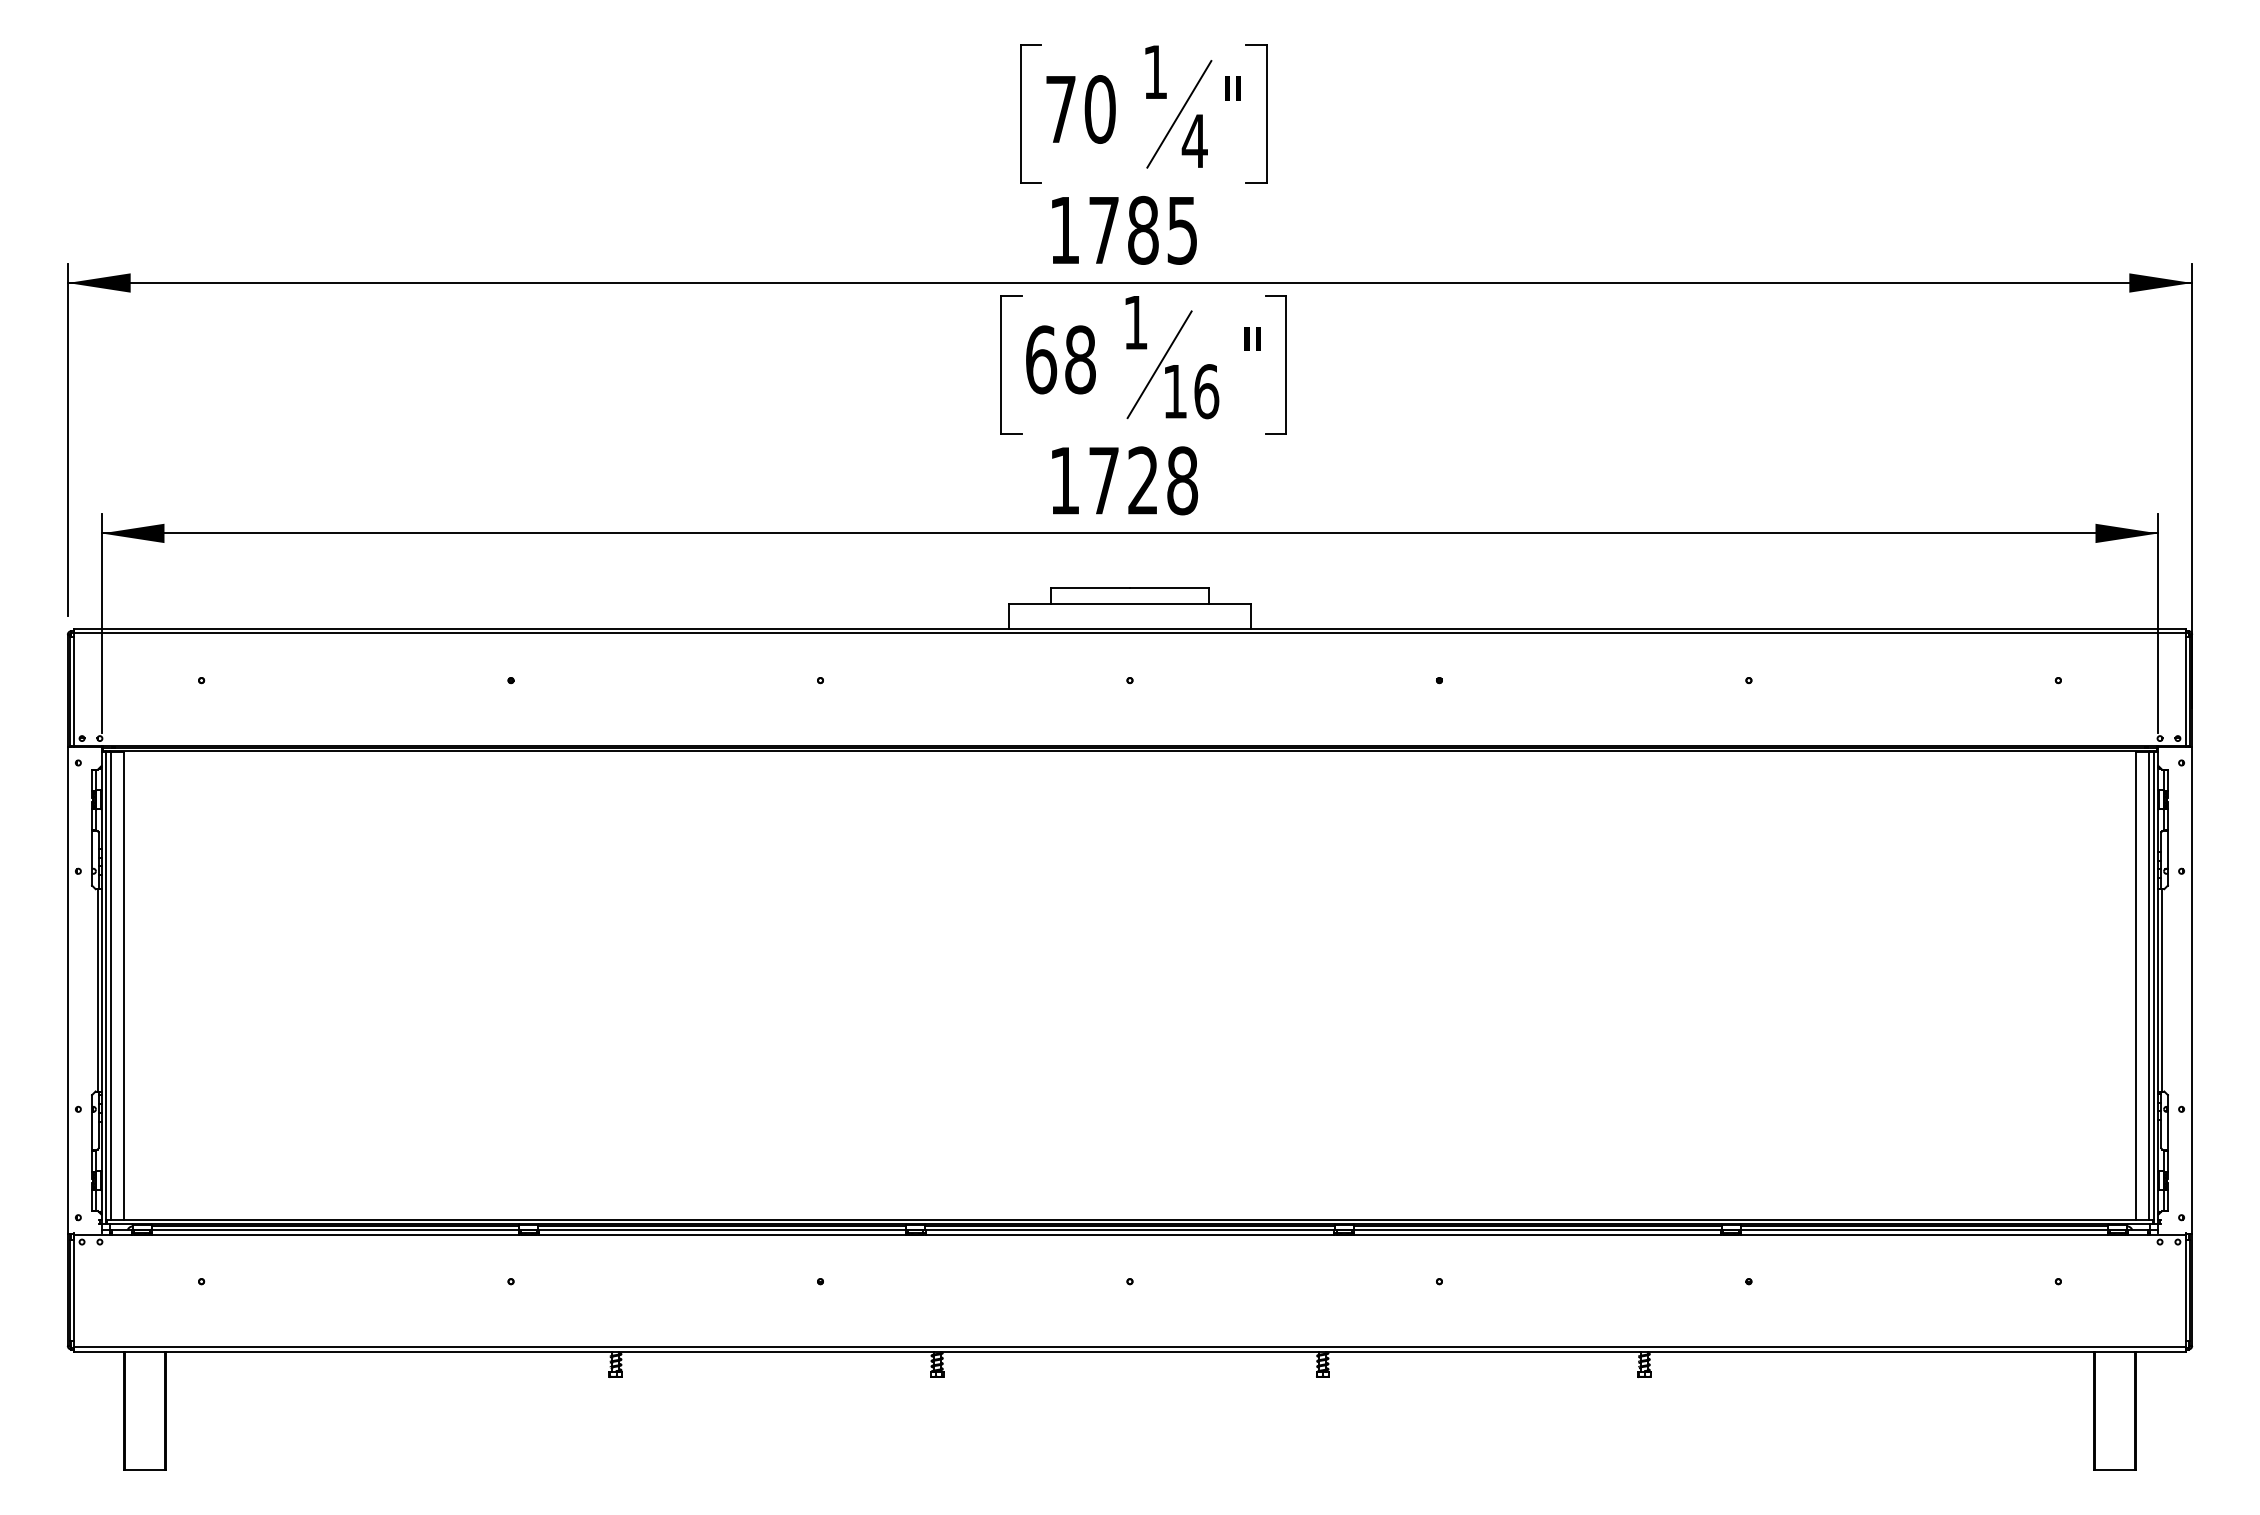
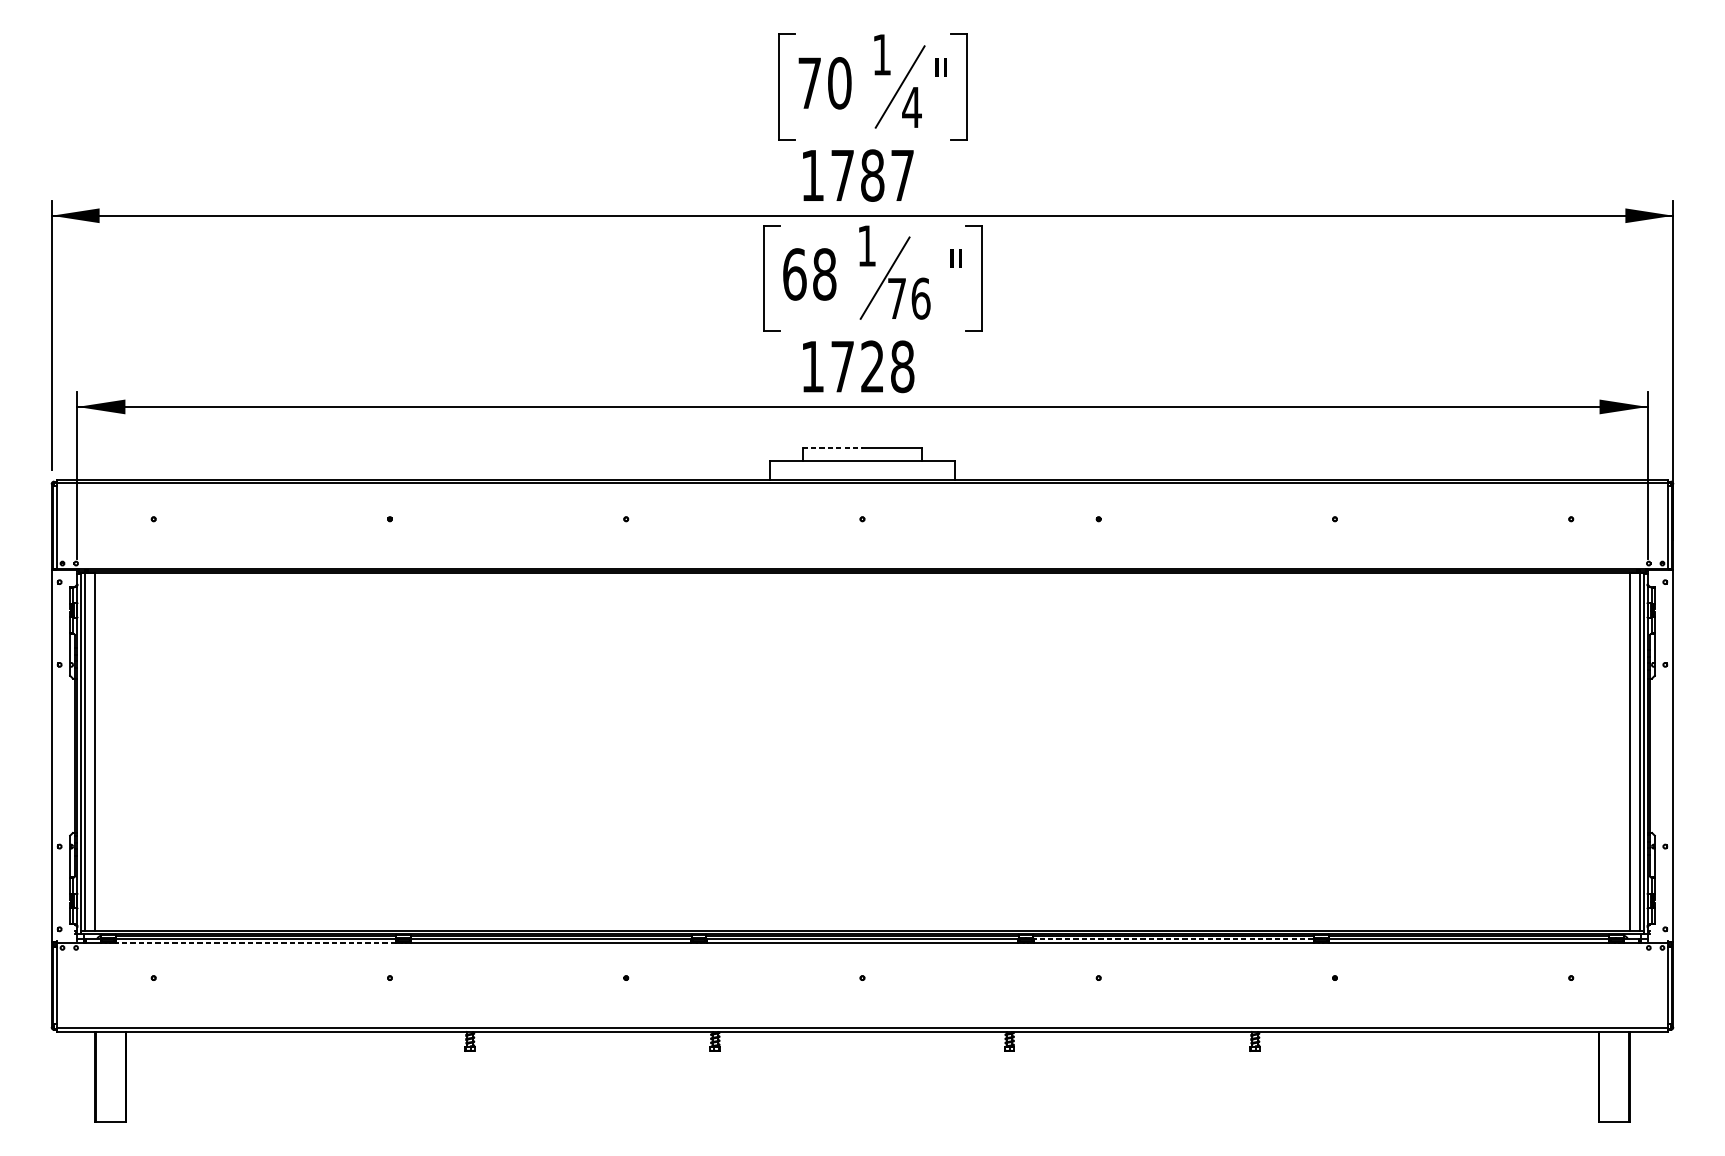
text: (1181, 230) -> (901, 175), 1785 -> 1787
text: (1174, 391) -> (896, 298), 16 -> 76
line: (1091, 587) -> (833, 448), solid -> dashed
line: (1537, 1230) -> (1173, 939), solid -> dashed
line: (334, 1235) -> (255, 942), solid -> dashed

